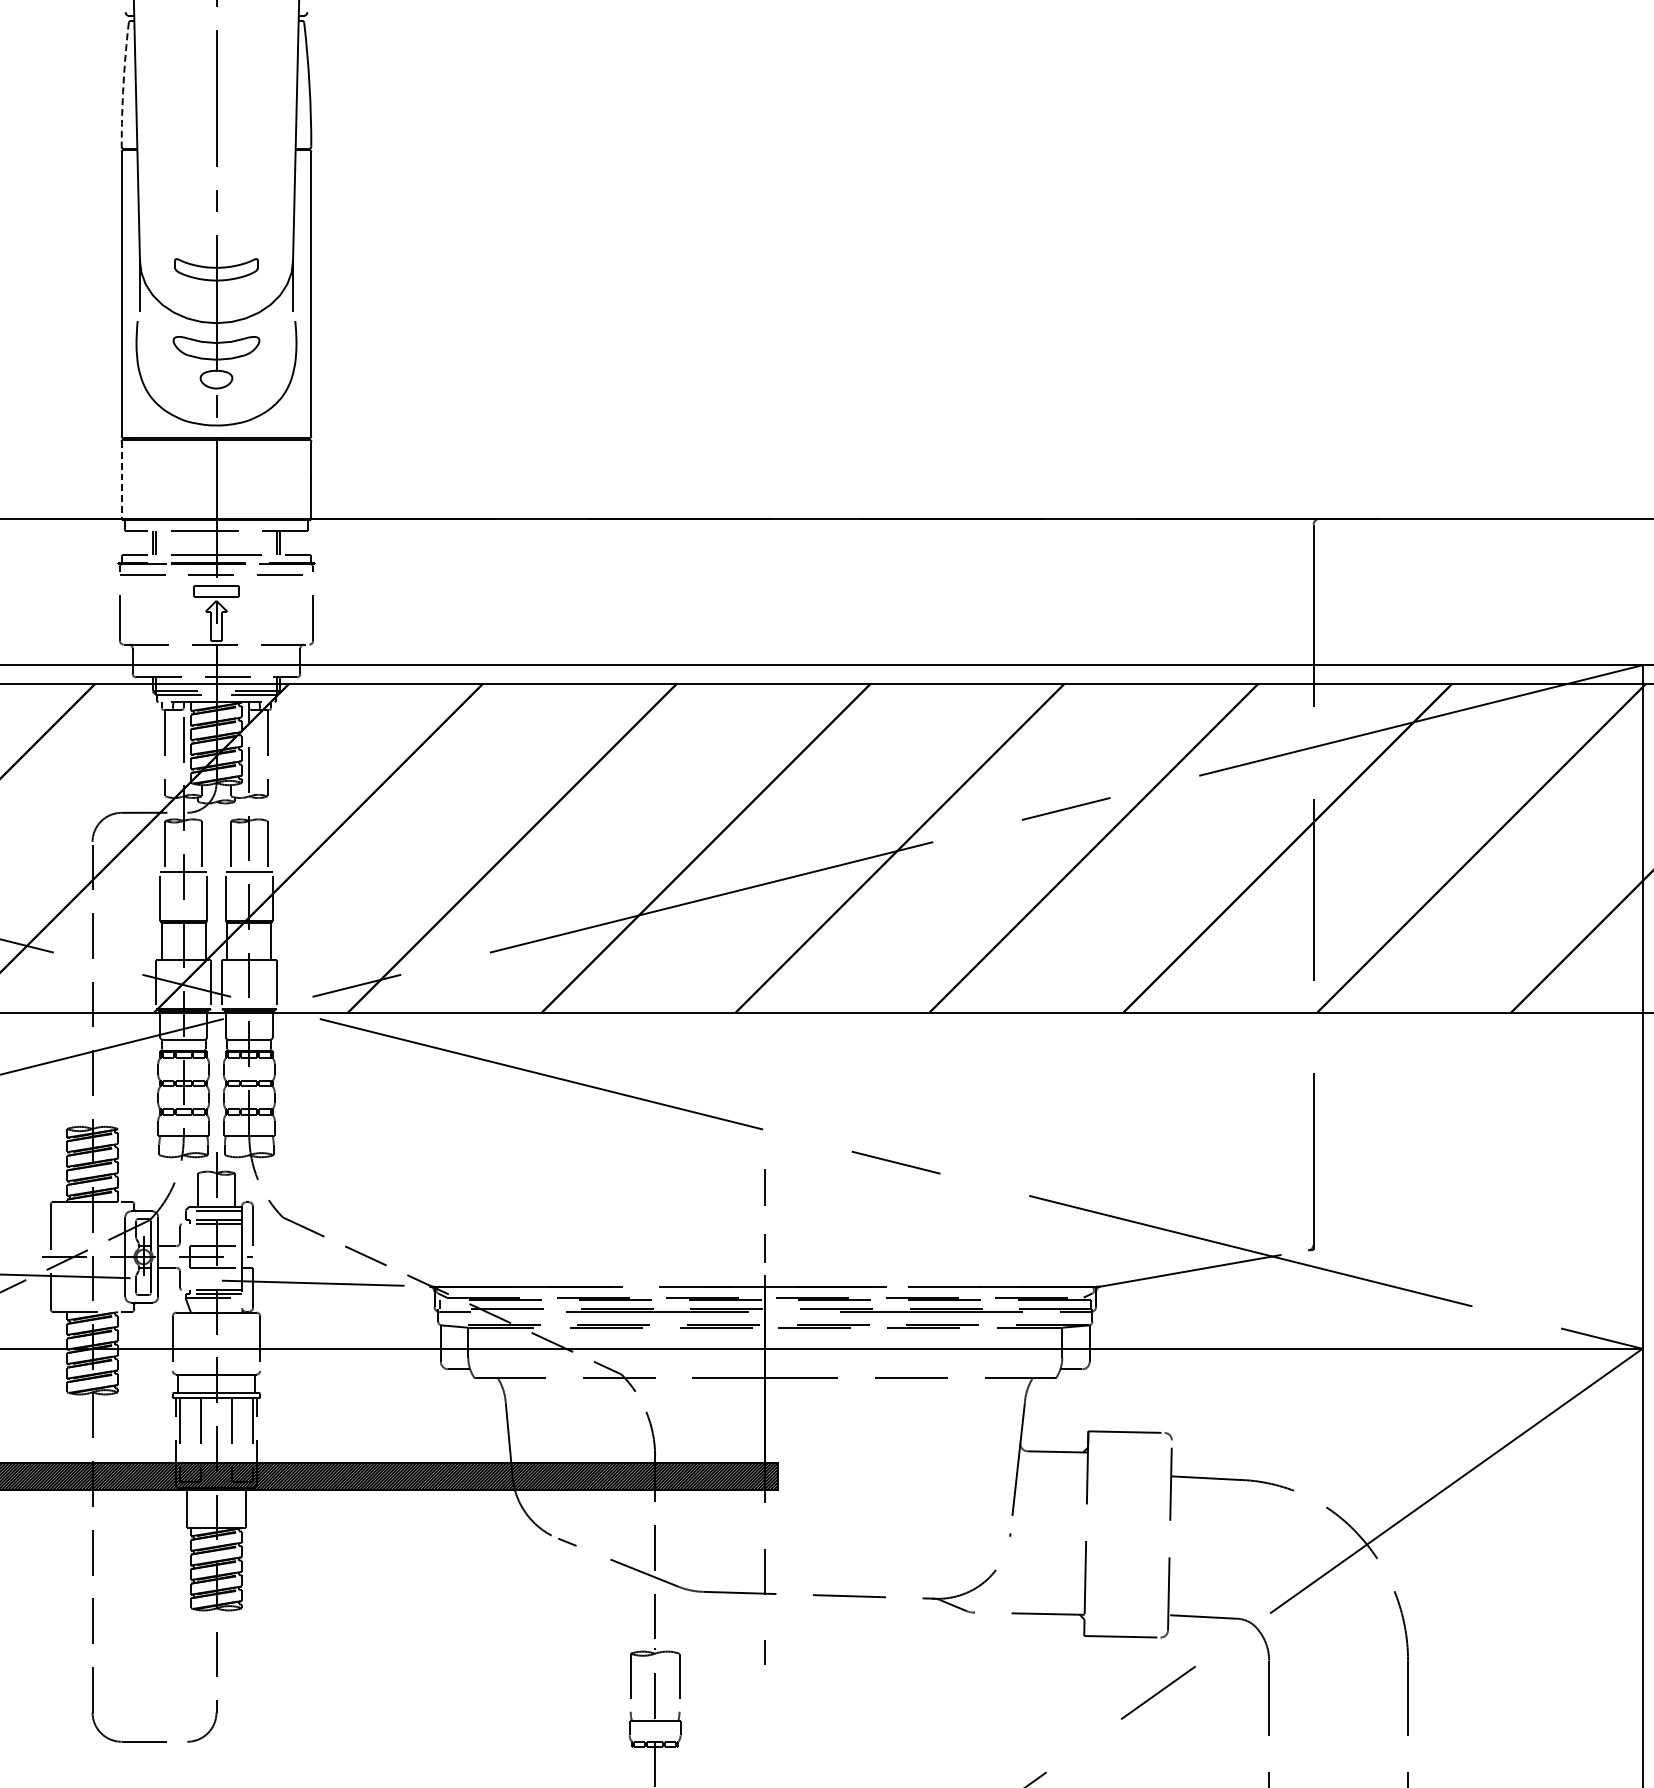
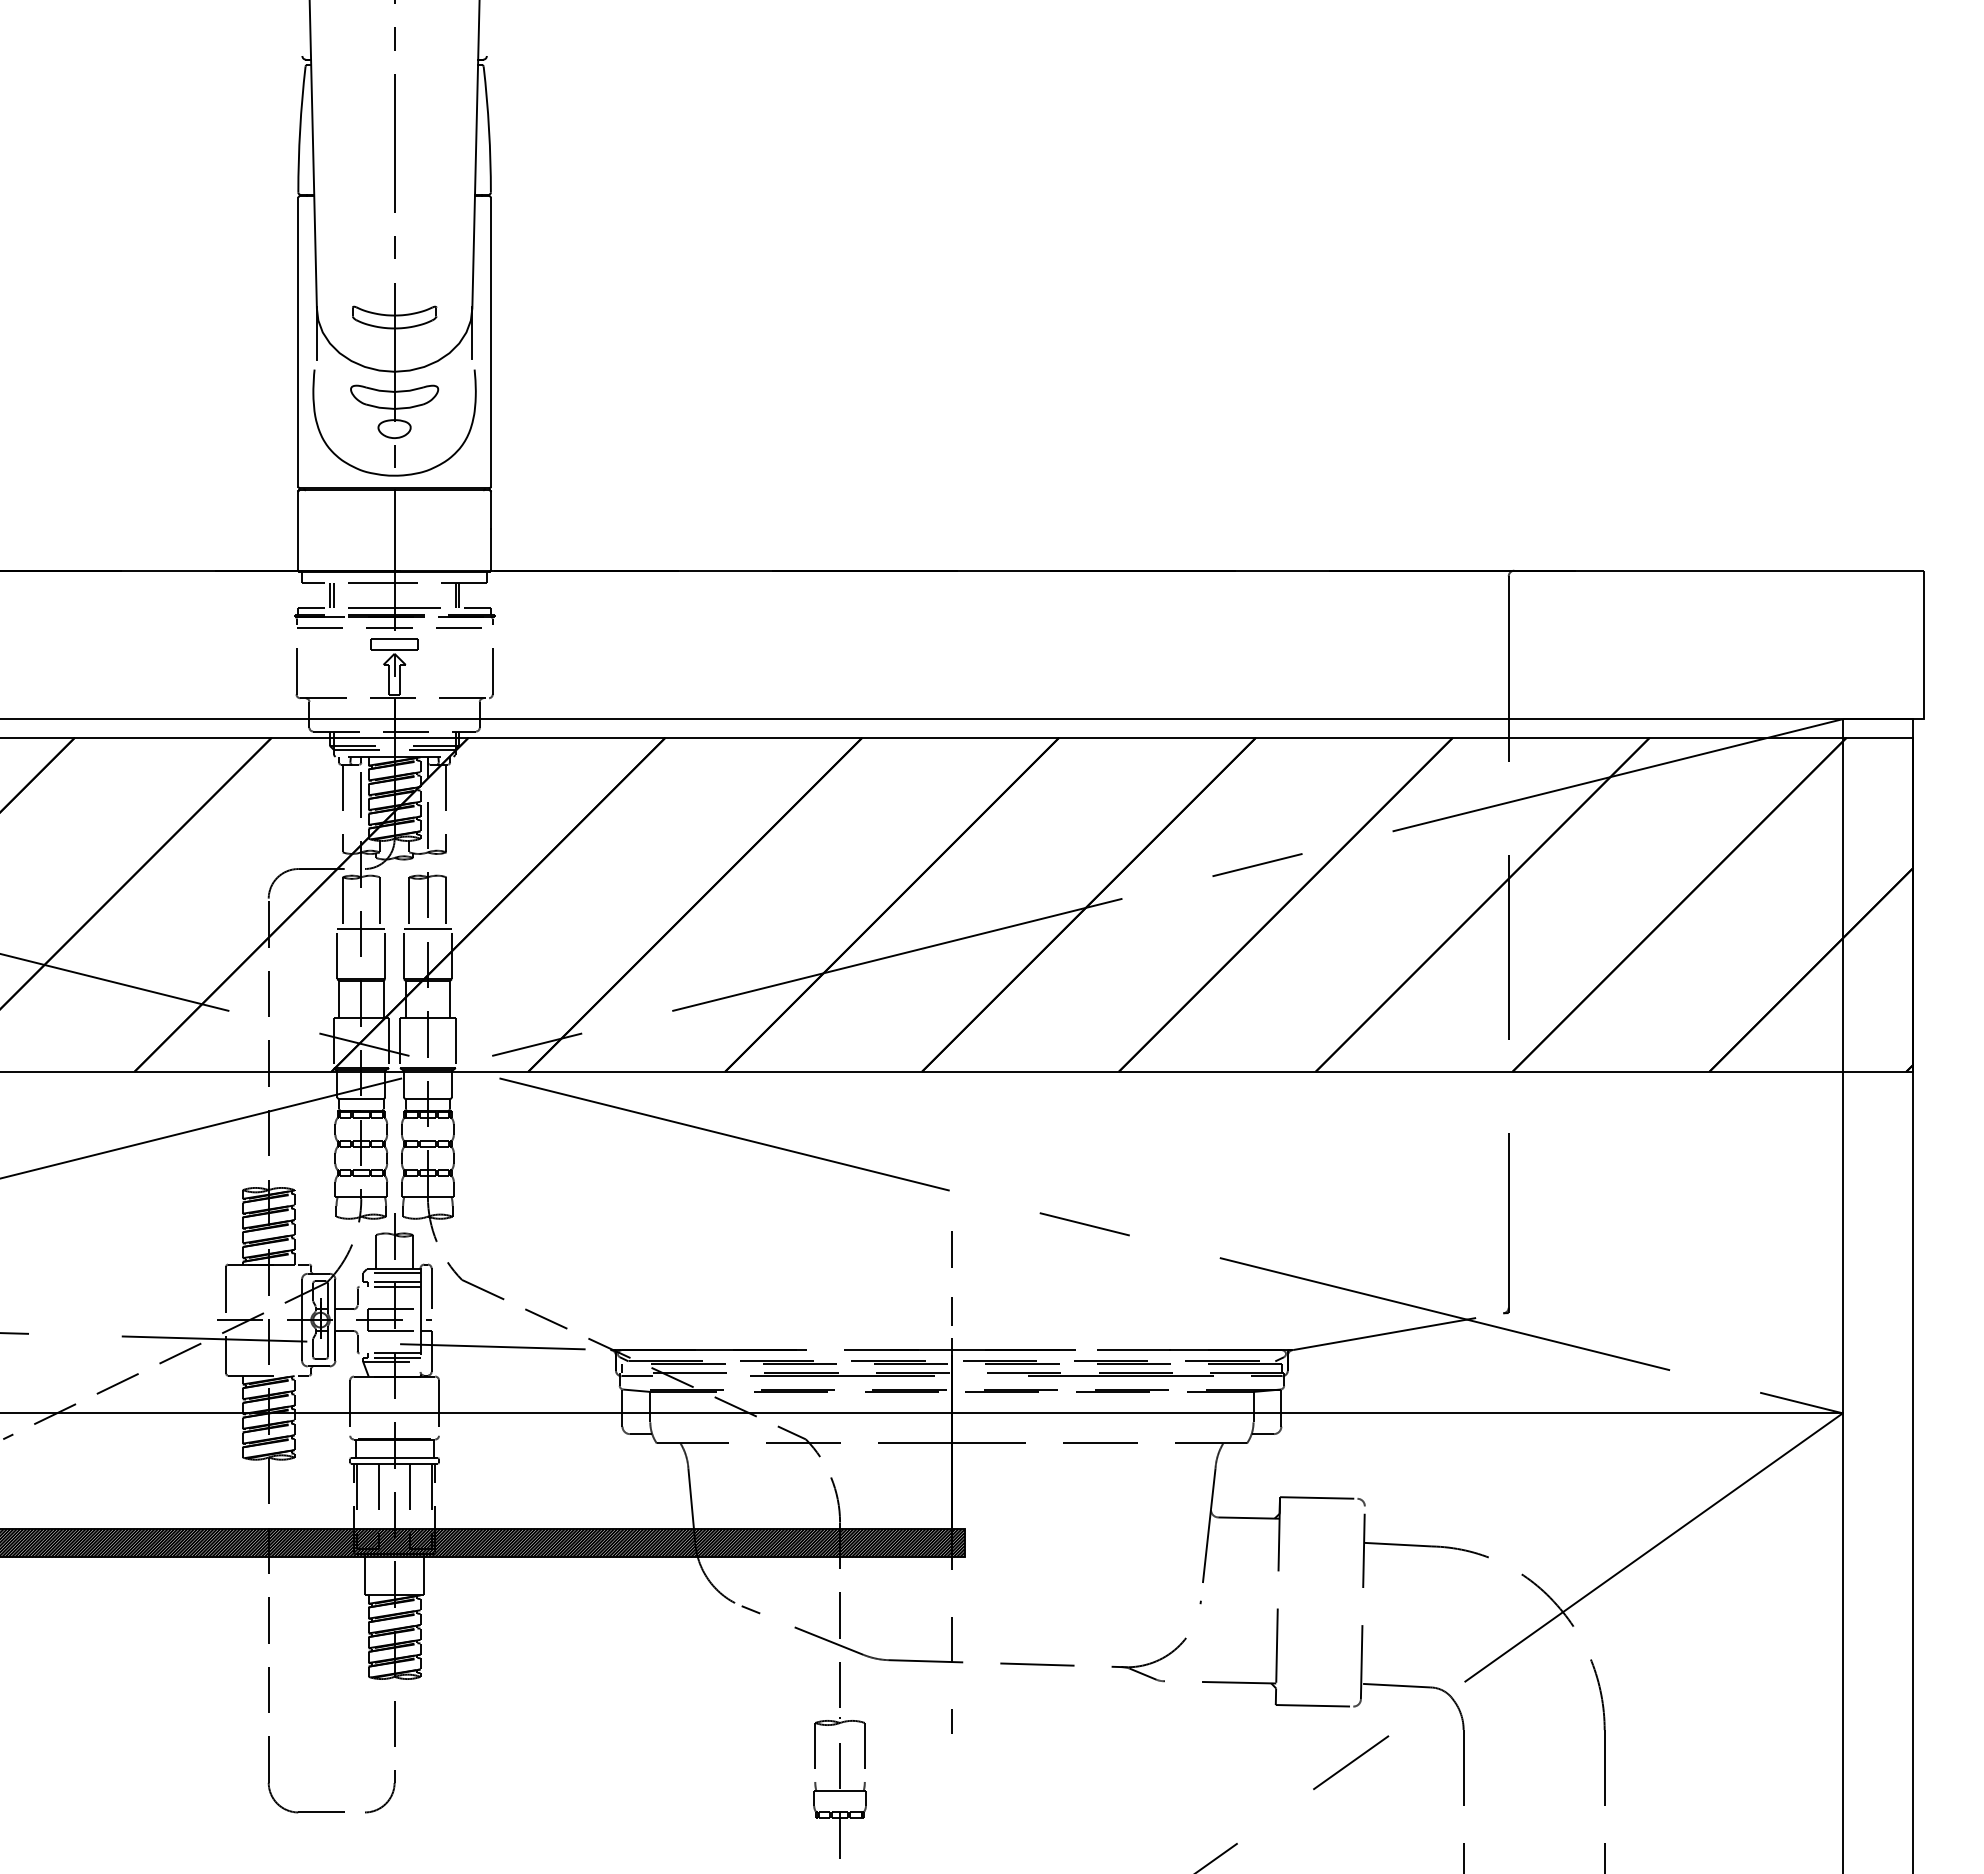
arc: (123, 84) -> (300, 129), dashed -> solid
line: (121, 480) -> (298, 531), dashed -> solid

